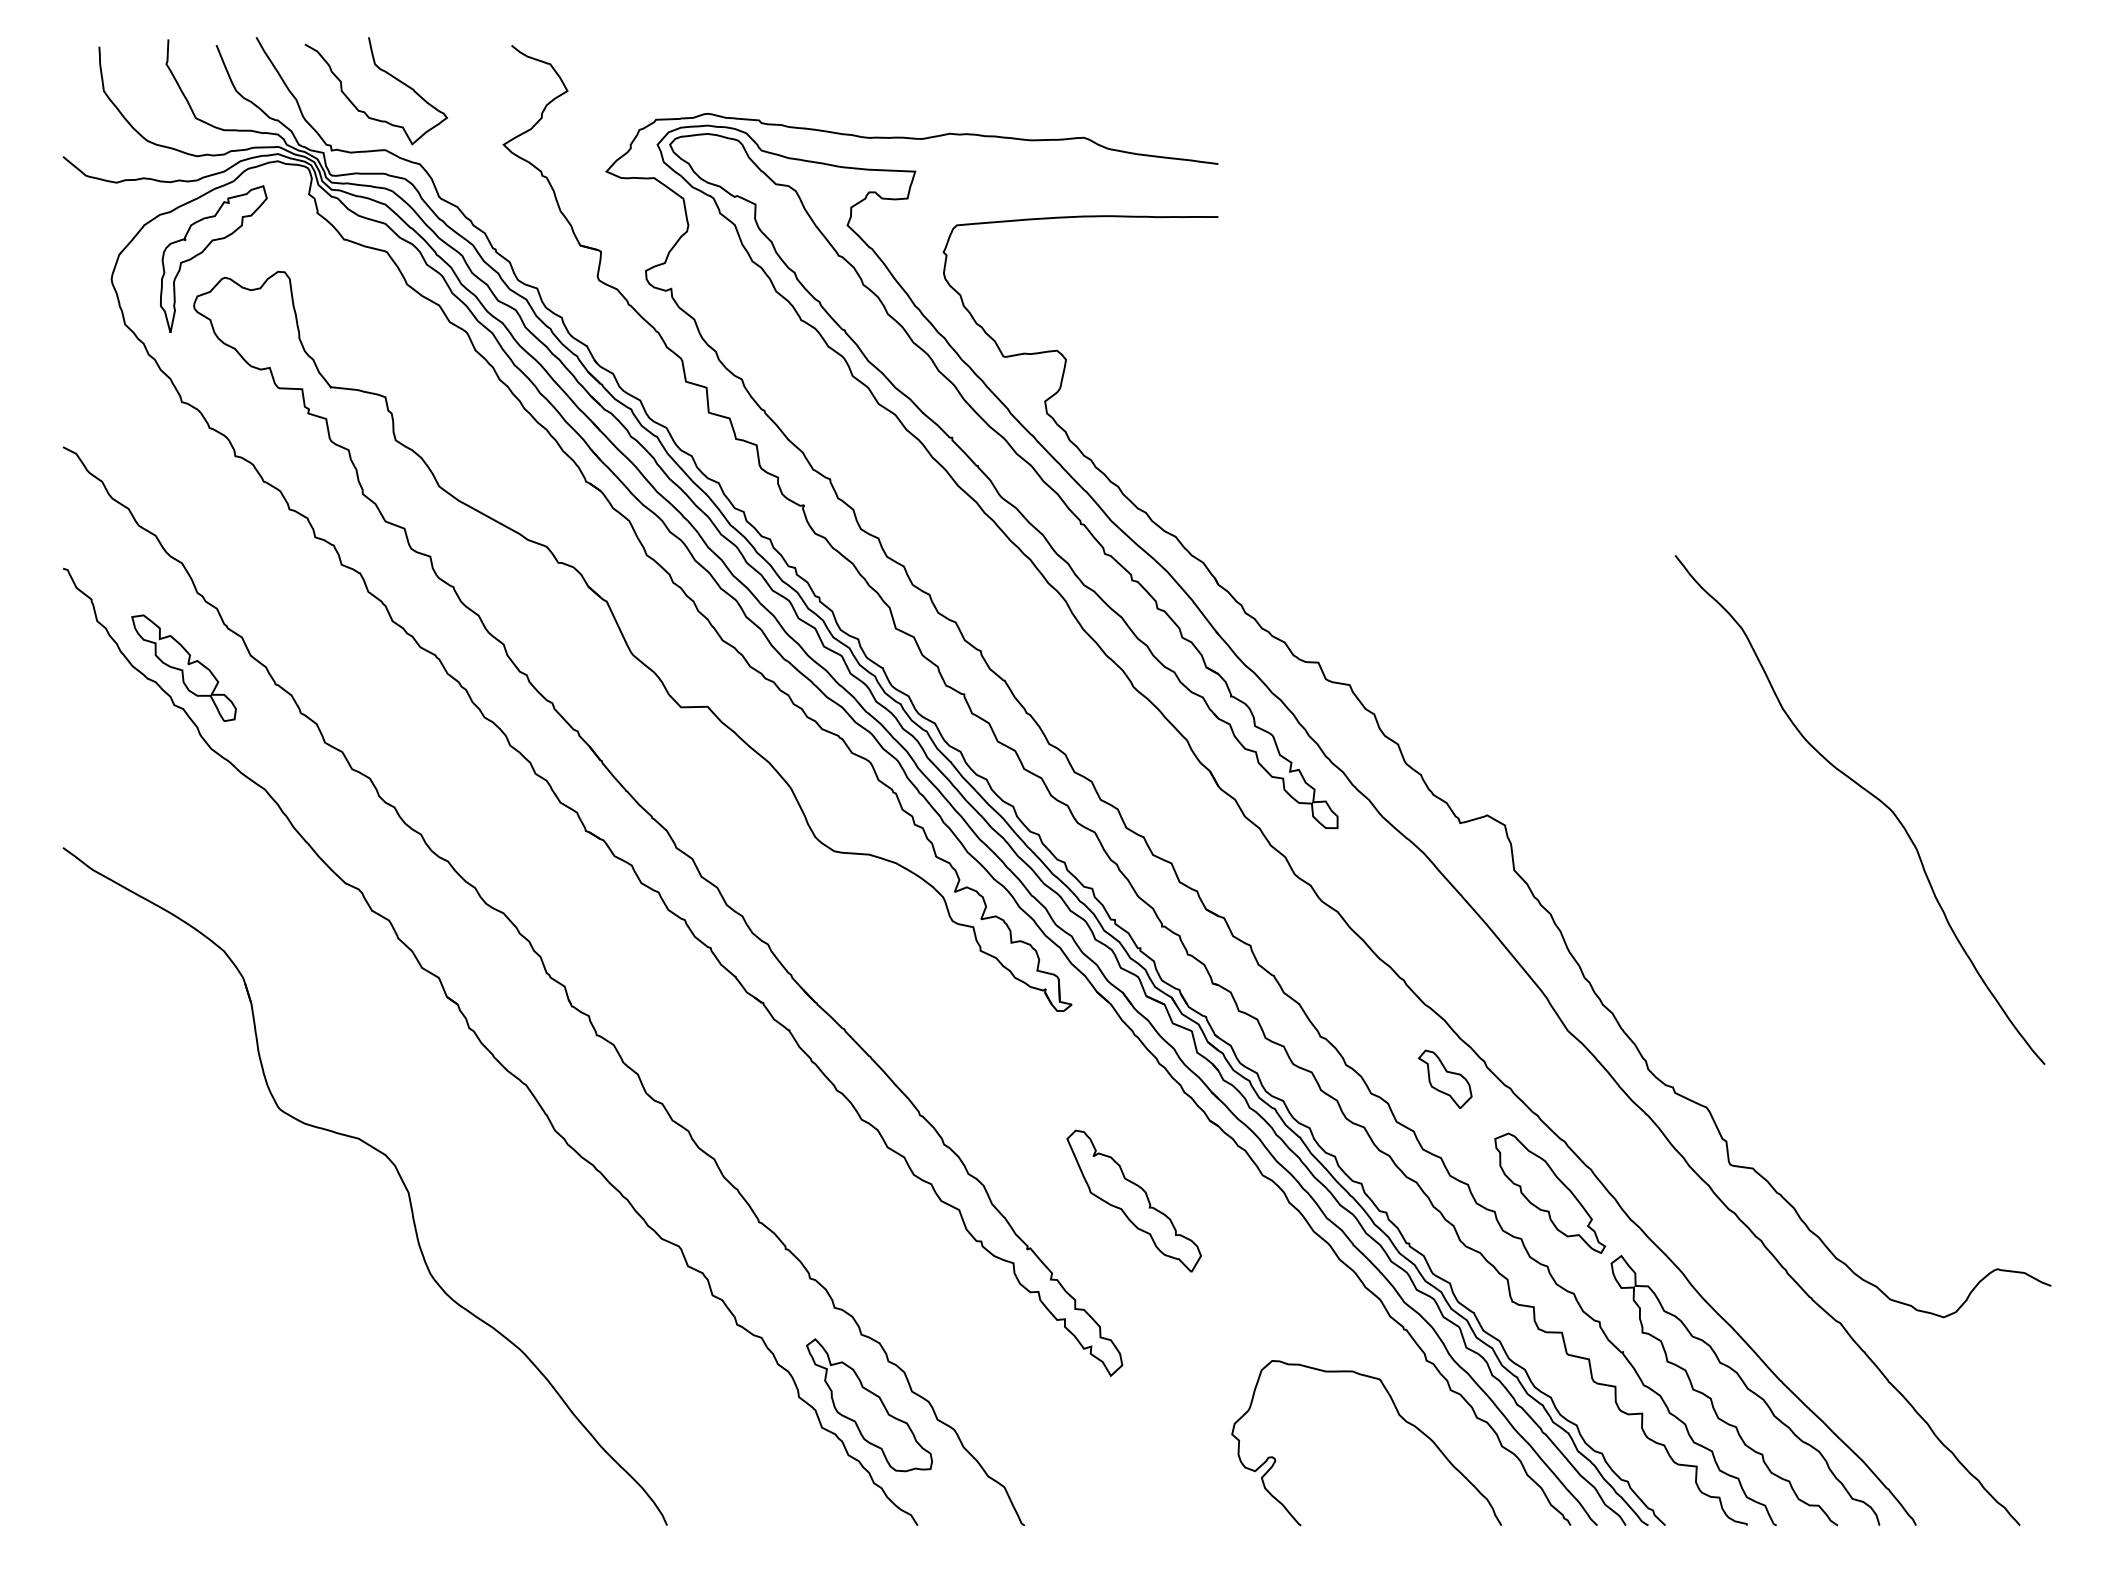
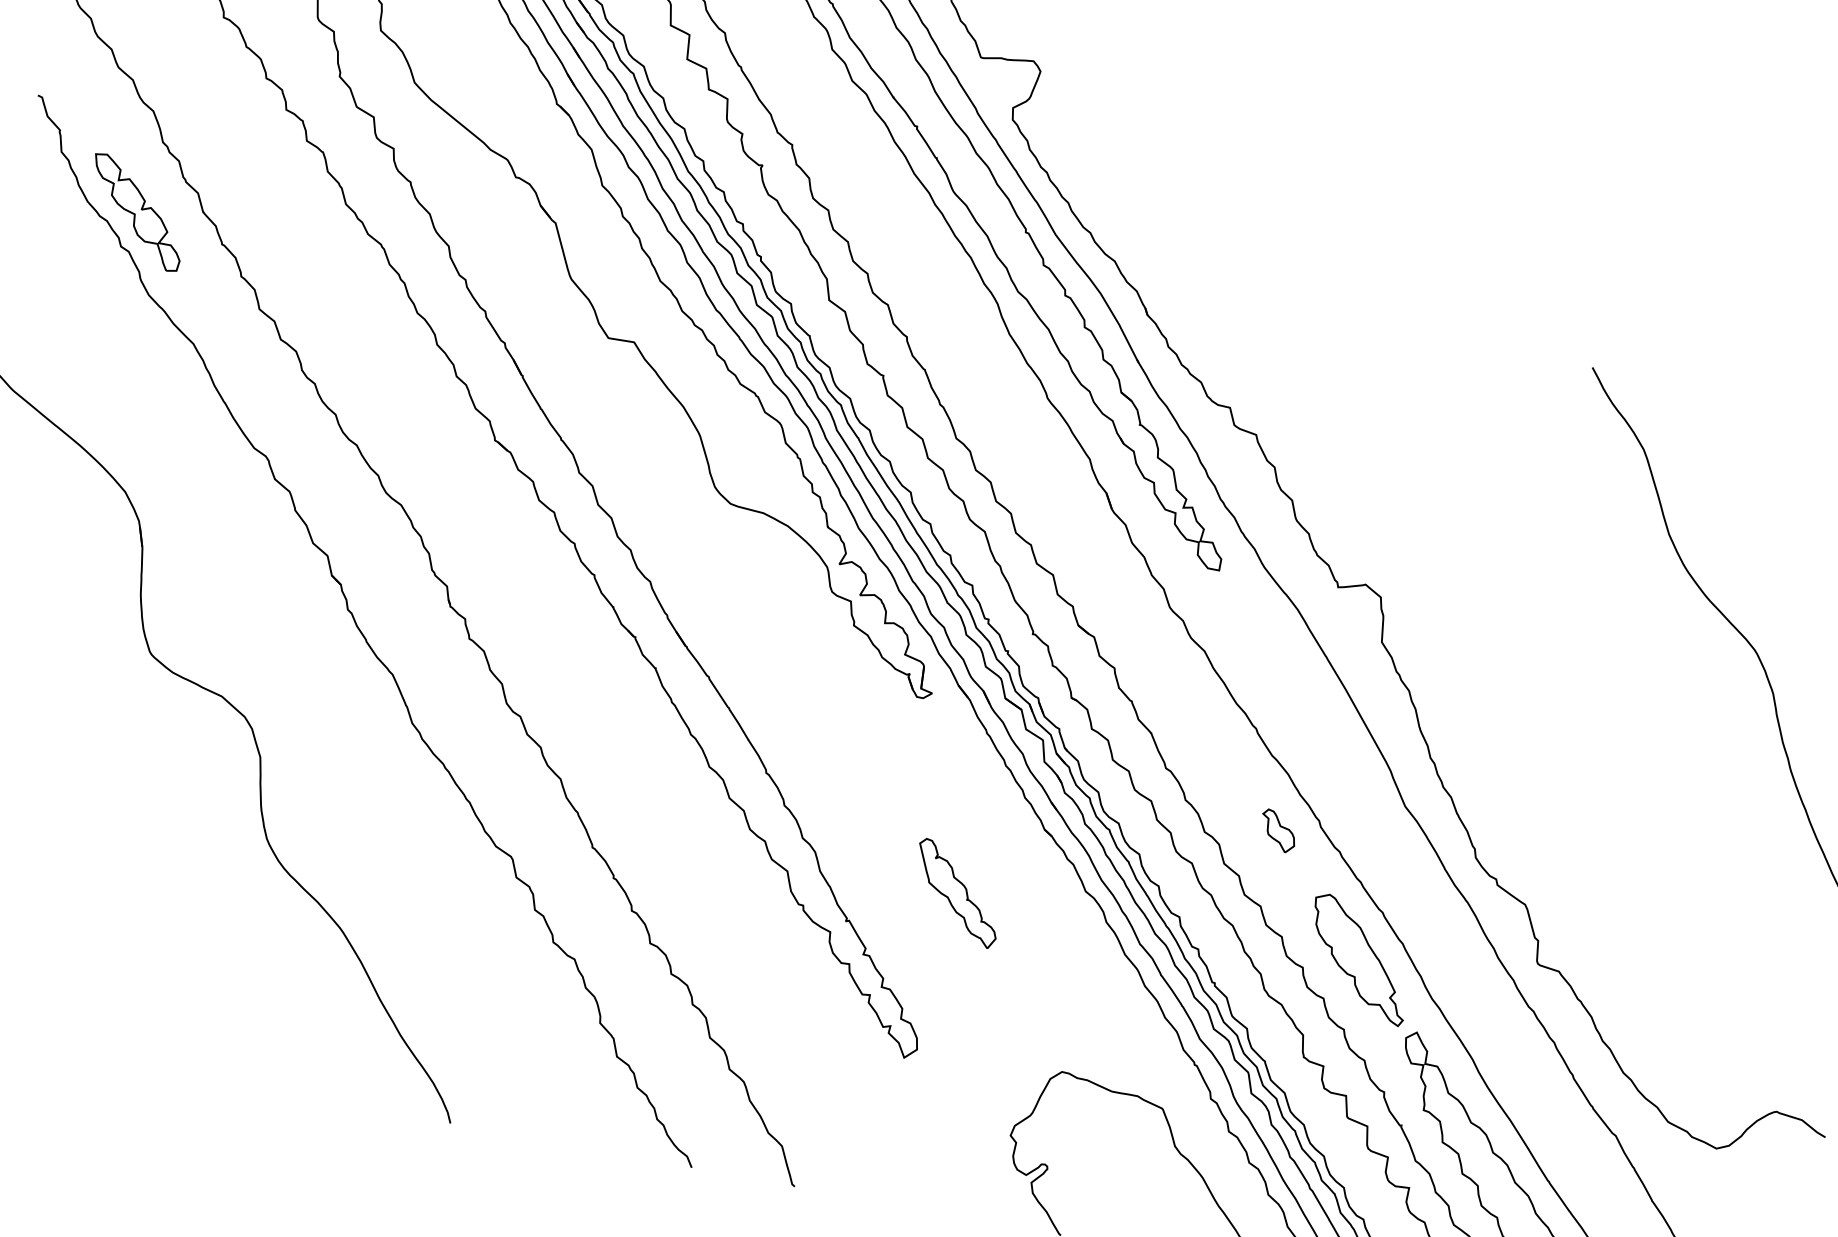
part: (1444, 1078) -> (1277, 830), size x0.7
part: (1133, 1200) -> (956, 892), size x0.7
part: (869, 1405) -> (666, 1043), removed

